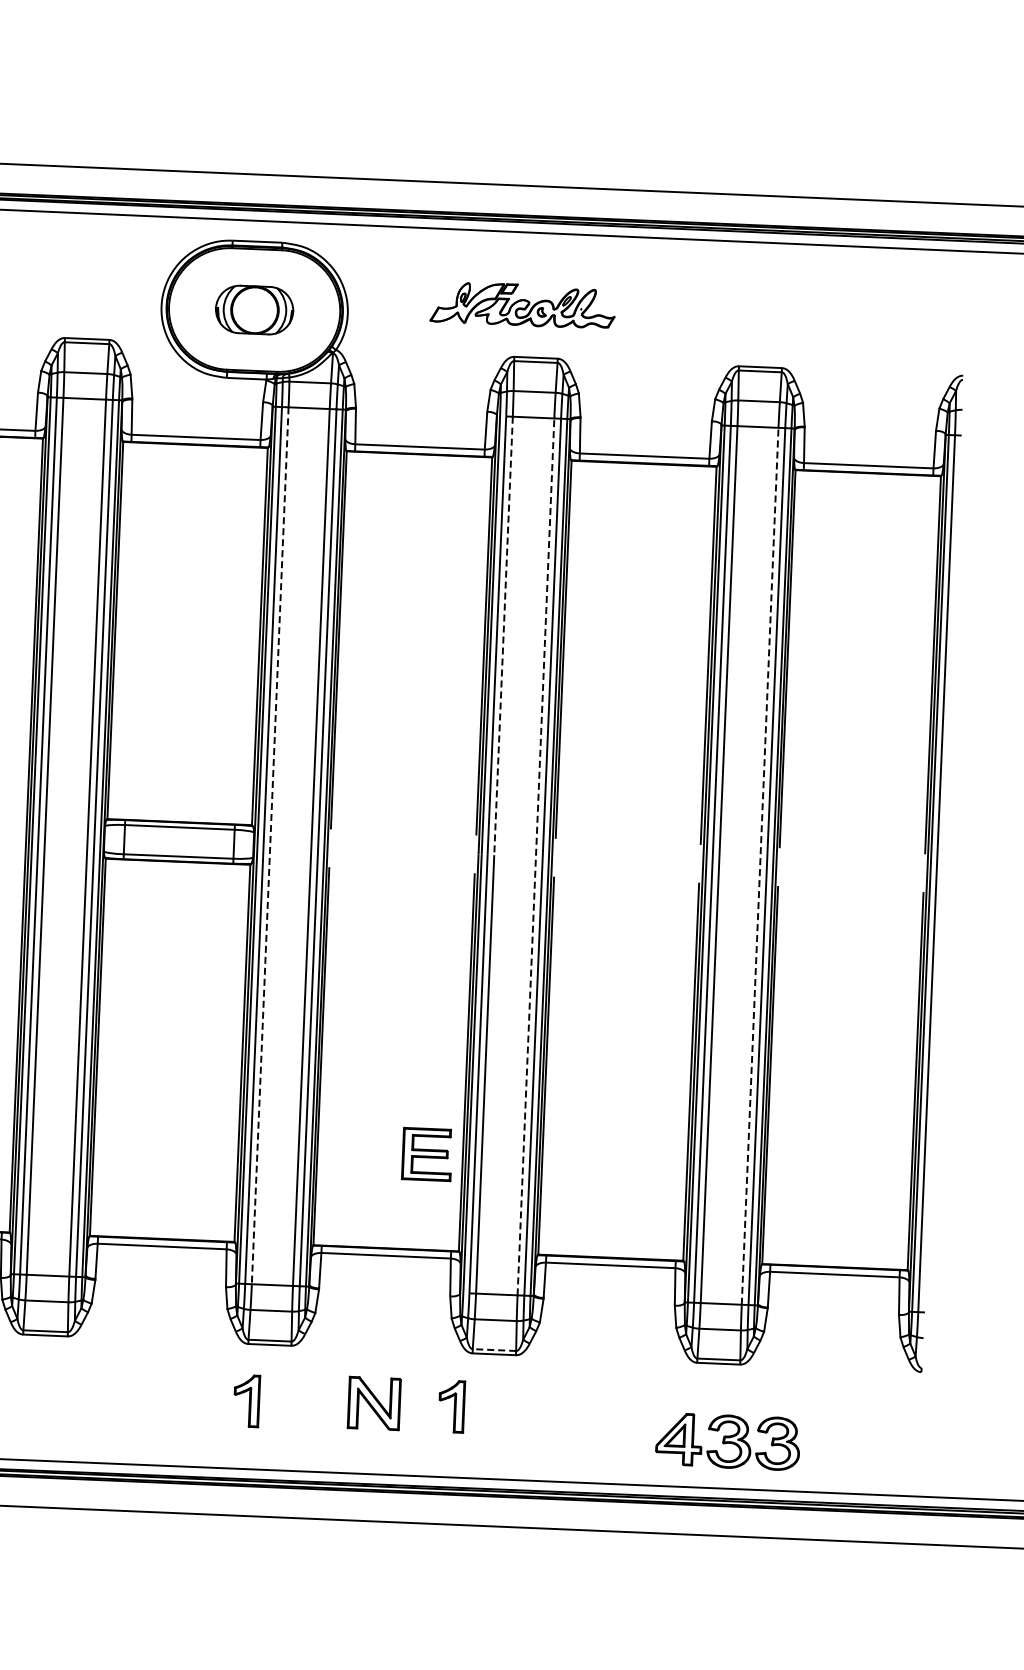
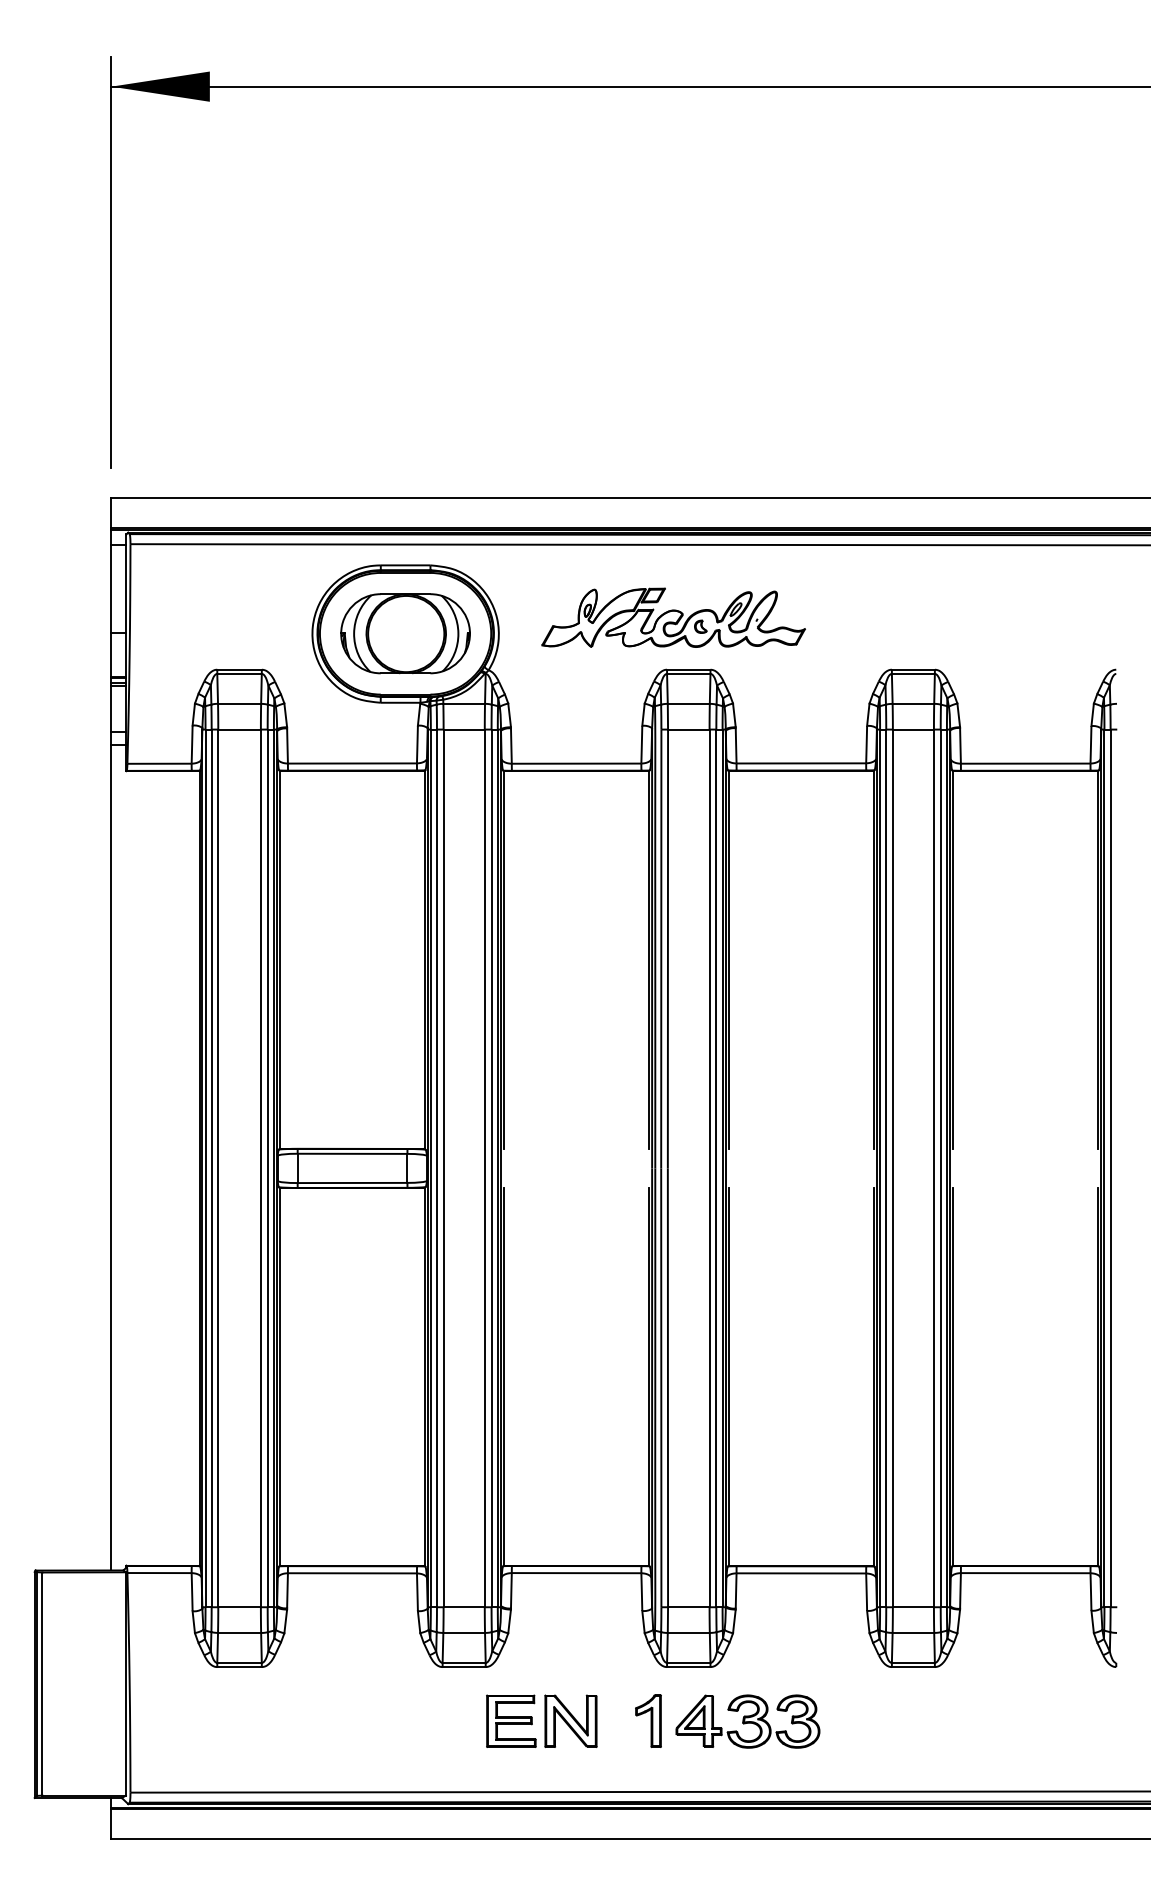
part: (522, 304) -> (673, 617), size x1.43
part: (254, 309) -> (405, 633), size x1.67
line: (503, 637) -> (667, 950), dashed -> solid
line: (270, 845) -> (443, 1168), dashed -> solid
line: (535, 857) -> (709, 1168), dashed -> solid
line: (759, 866) -> (933, 1168), dashed -> solid
part: (427, 1153) -> (511, 1720), moved
line: (494, 1349) -> (688, 1662), dashed -> solid
part: (246, 1400) -> (443, 1723), removed
part: (727, 1441) -> (747, 1721), moved

